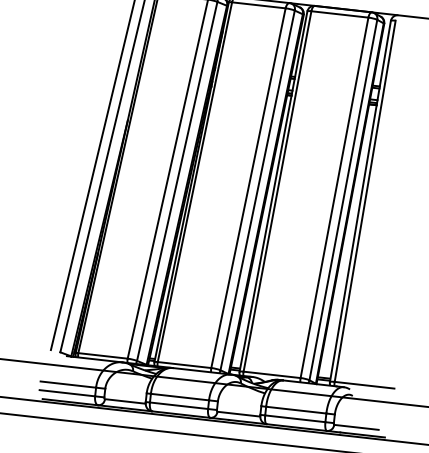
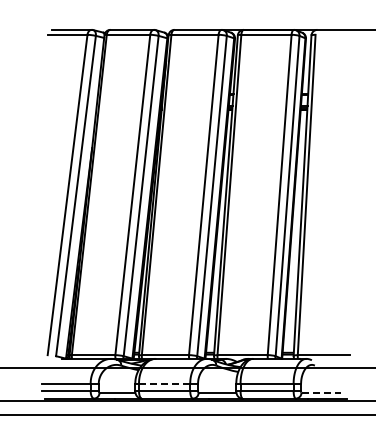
line: (179, 397) -> (164, 383), solid -> dashed
line: (356, 427) -> (321, 392), solid -> dashed

